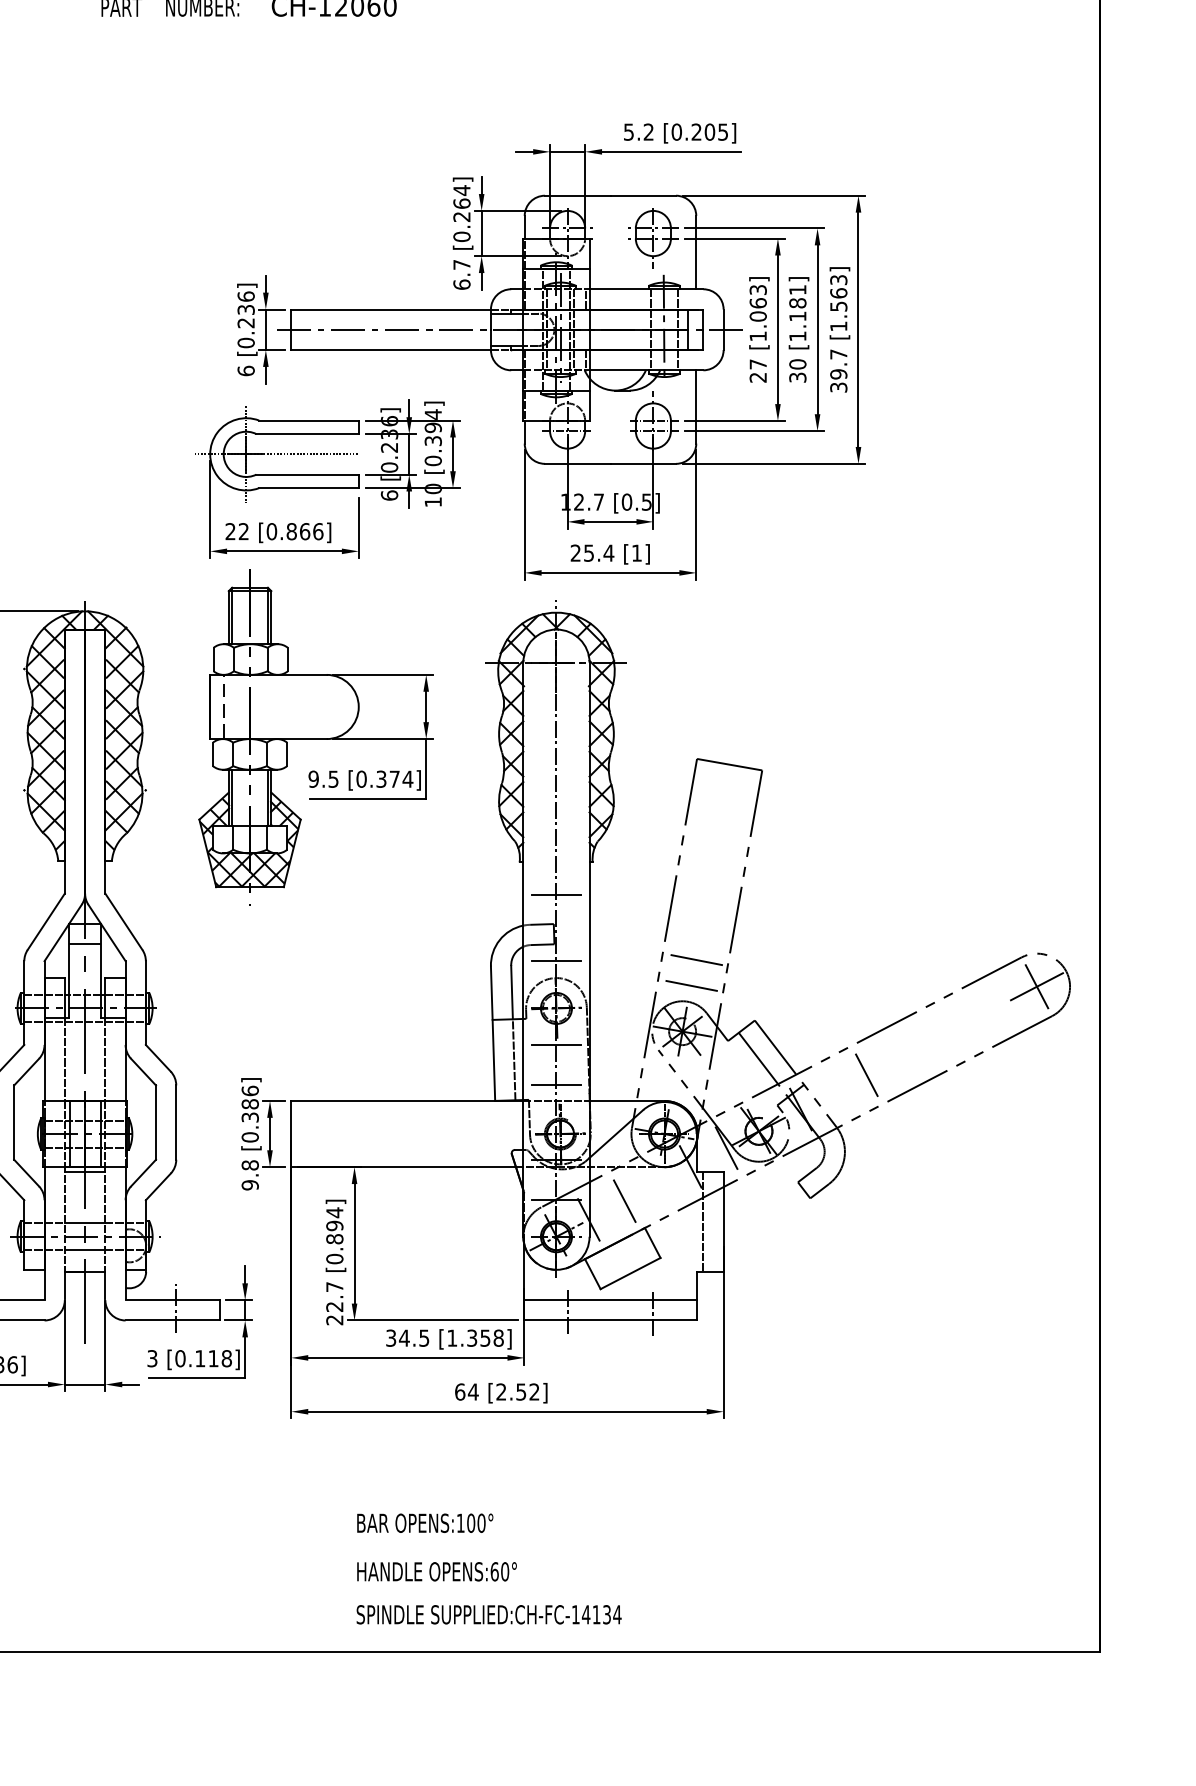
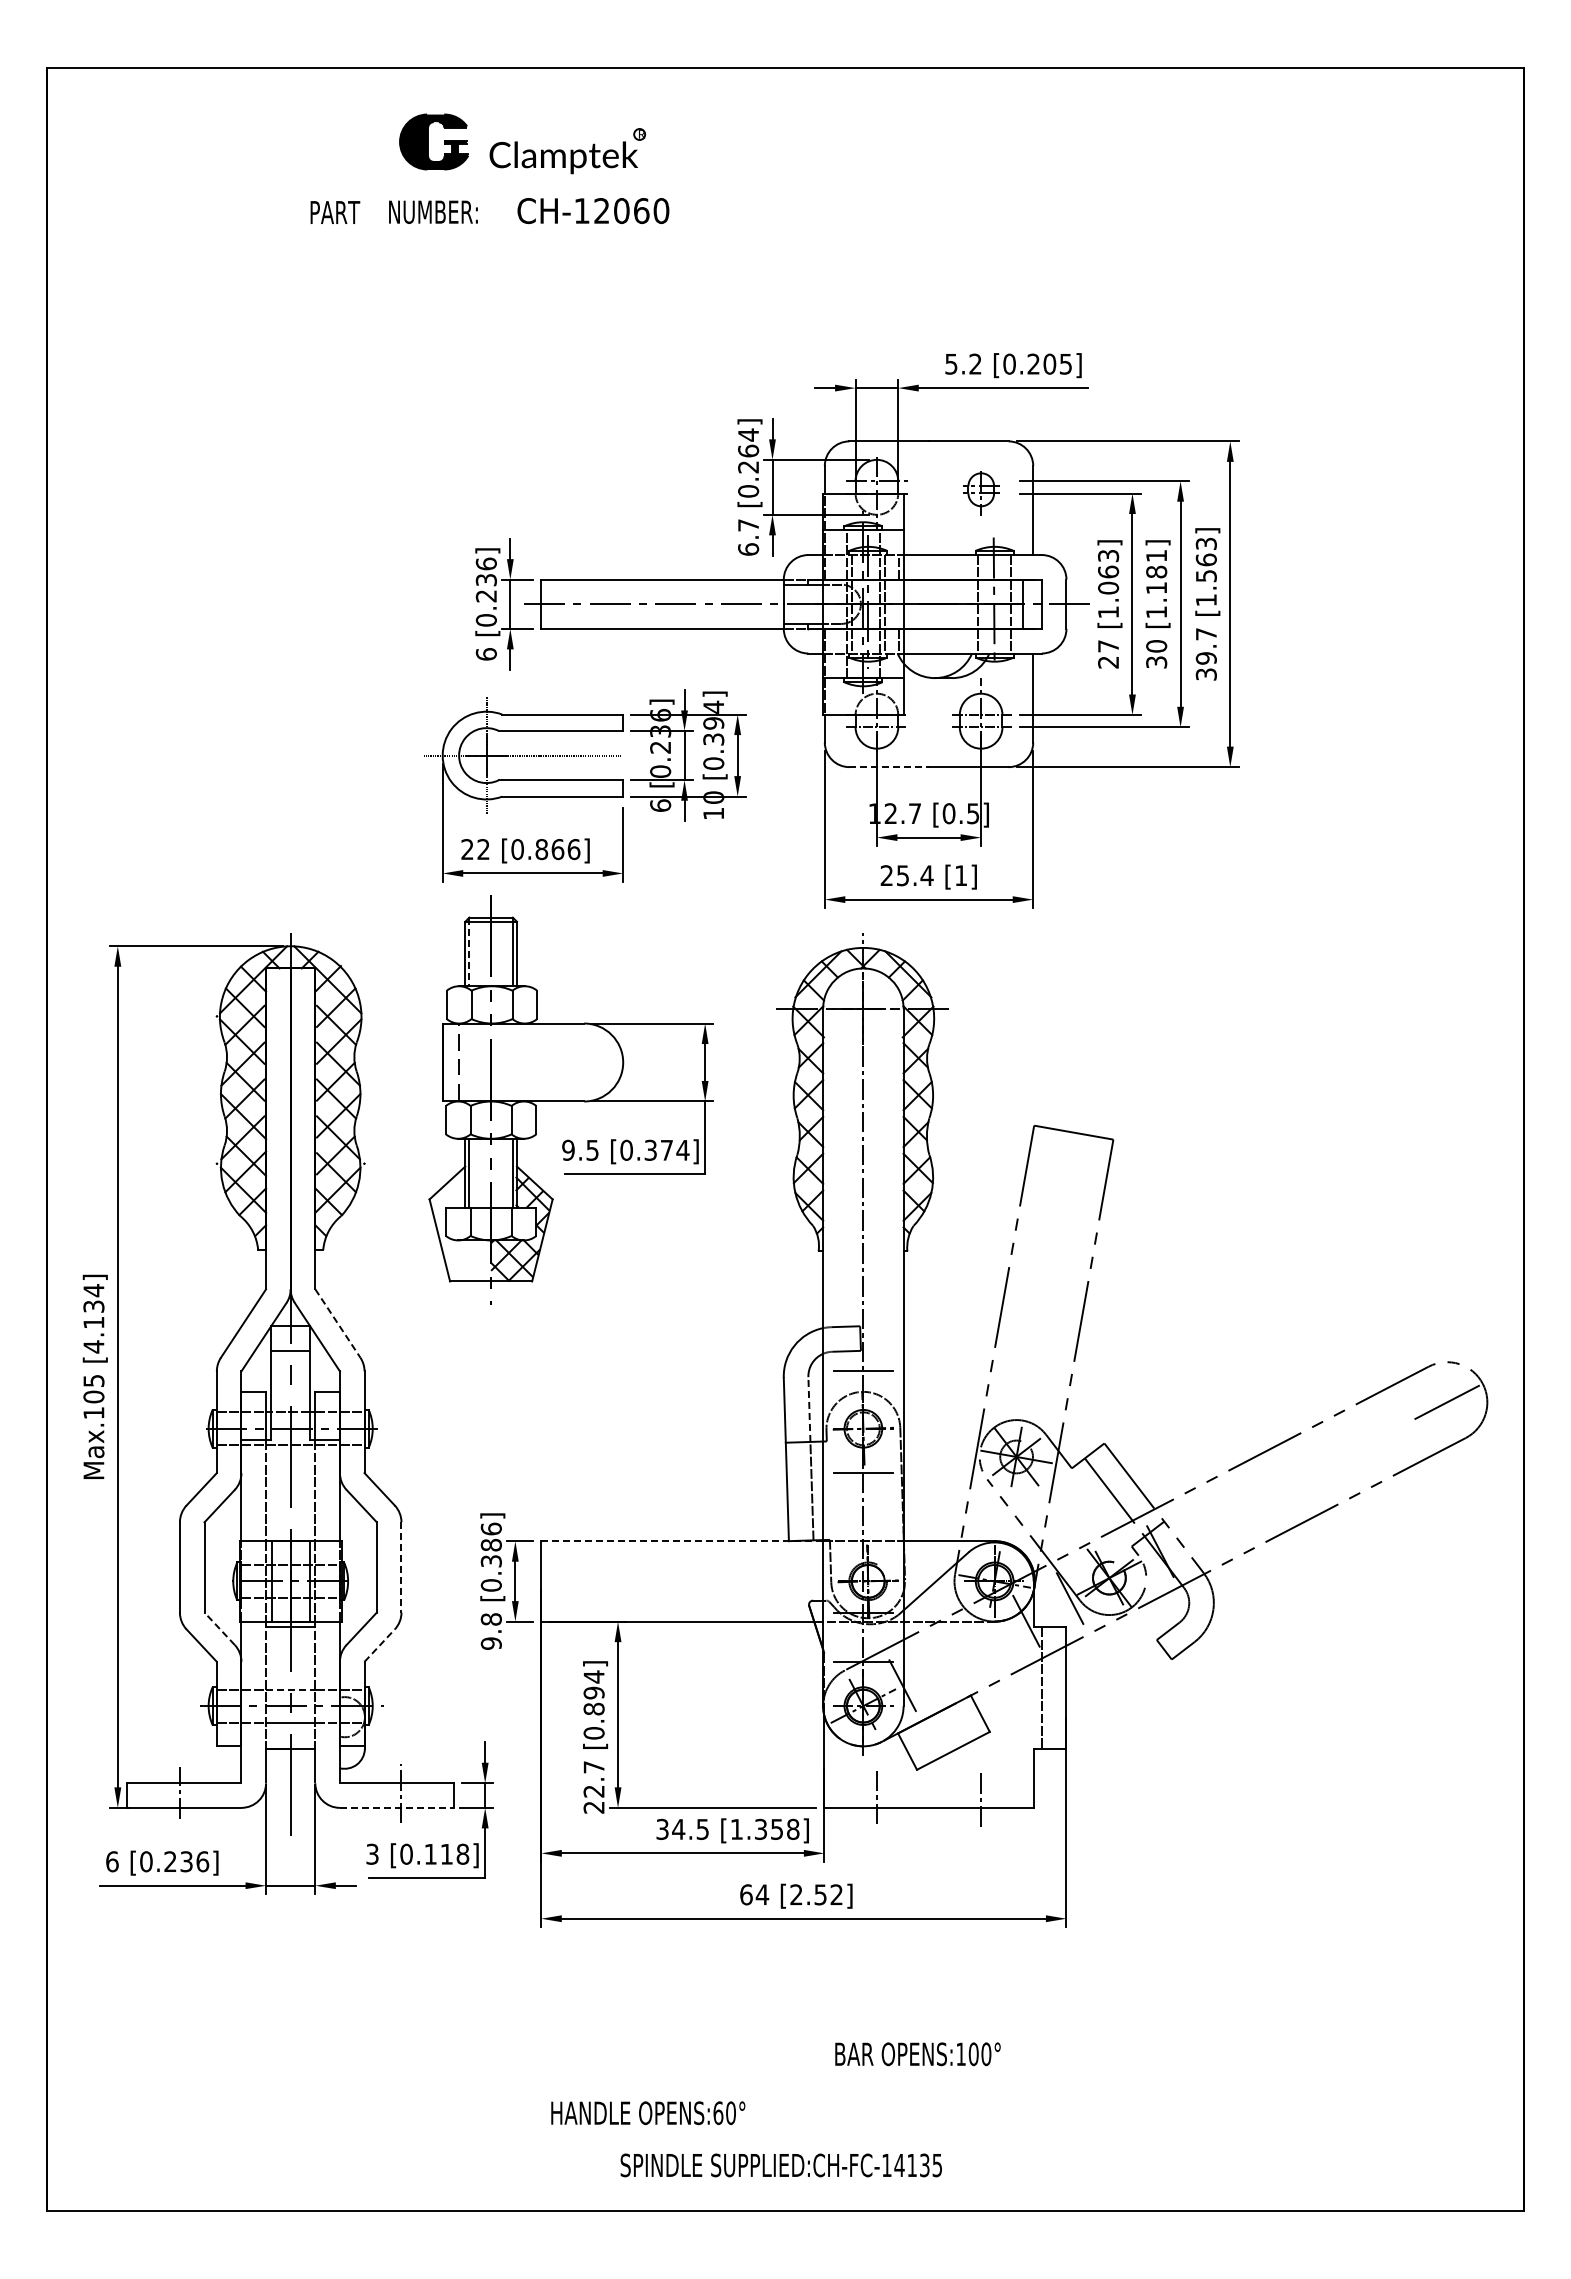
part: (653, 238) -> (981, 493), size x0.6
line: (577, 464) -> (889, 767), solid -> dashed
line: (232, 616) -> (469, 952), solid -> dashed
hatch: (224, 842) -> (460, 1227), removed
line: (555, 894) -> (862, 1290), removed
line: (124, 921) -> (338, 1323), solid -> dashed
line: (696, 959) -> (1033, 1369), removed
line: (691, 985) -> (1027, 1401), removed
line: (1037, 986) -> (1447, 1402), removed
line: (512, 992) -> (809, 1409), solid -> dashed
line: (866, 1074) -> (1240, 1509), removed
line: (555, 1085) -> (862, 1522), removed
line: (407, 1101) -> (682, 1541), solid -> dashed
line: (176, 1122) -> (401, 1567), solid -> dashed
line: (26, 1172) -> (219, 1628), solid -> dashed
line: (159, 1186) -> (380, 1645), solid -> dashed
line: (624, 1200) -> (945, 1662), removed
line: (84, 1223) -> (290, 1689), solid -> dashed
line: (610, 1300) -> (928, 1783), removed
line: (173, 1320) -> (397, 1807), solid -> dashed
text: (424, 1523) -> (917, 2054), moved
text: (437, 1572) -> (648, 2113), moved
text: (617, 1614) -> (937, 2165), SUPPLIED:CH-FC-14134 -> SUPPLIED:CH-FC-14135

